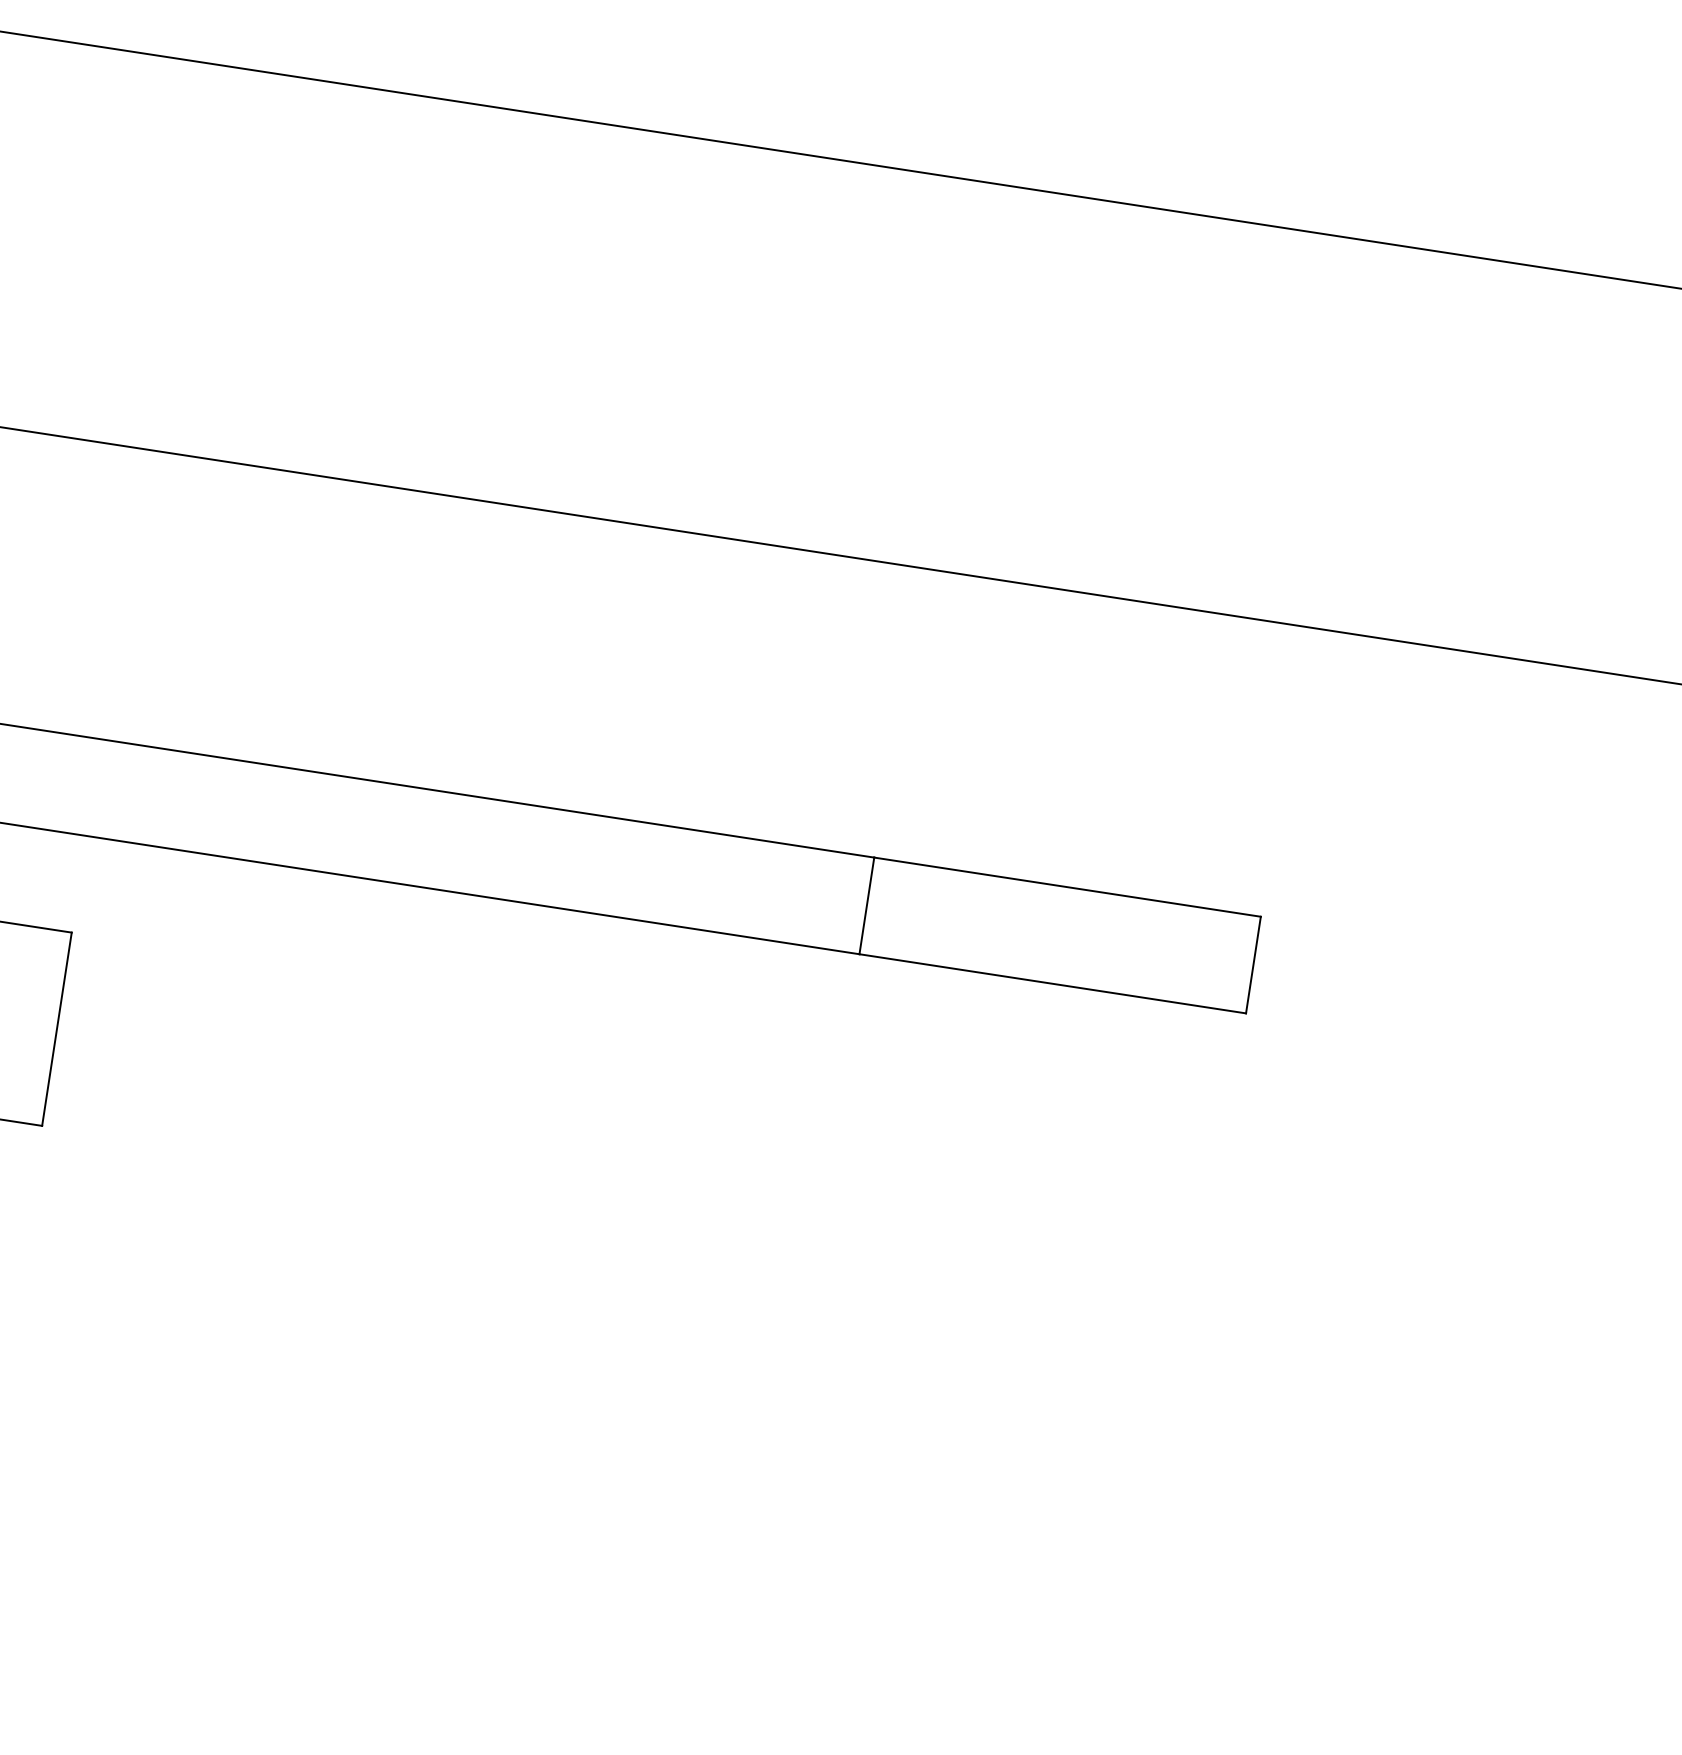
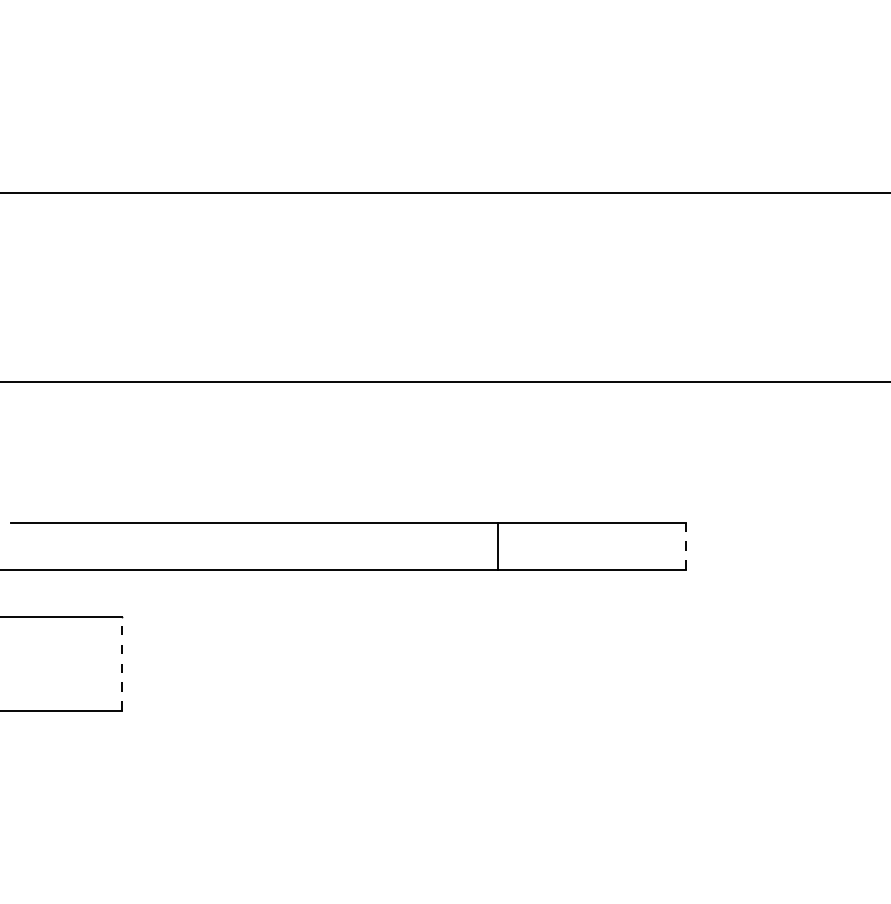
line: (1253, 966) -> (685, 546), solid -> dashed
line: (56, 1029) -> (121, 663), solid -> dashed

